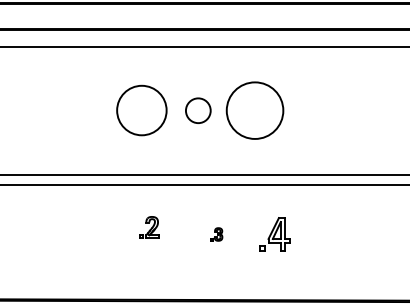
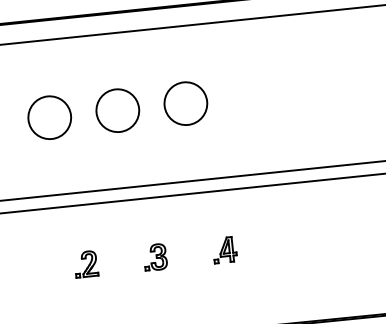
circle: (141, 110) -> (49, 117), size x0.71
circle: (197, 110) -> (116, 110), size x1.43
circle: (254, 110) -> (185, 103), size x0.62
part: (149, 227) -> (86, 264), moved
part: (216, 234) -> (154, 257), size x1.67
part: (274, 234) -> (224, 250), size x0.62

